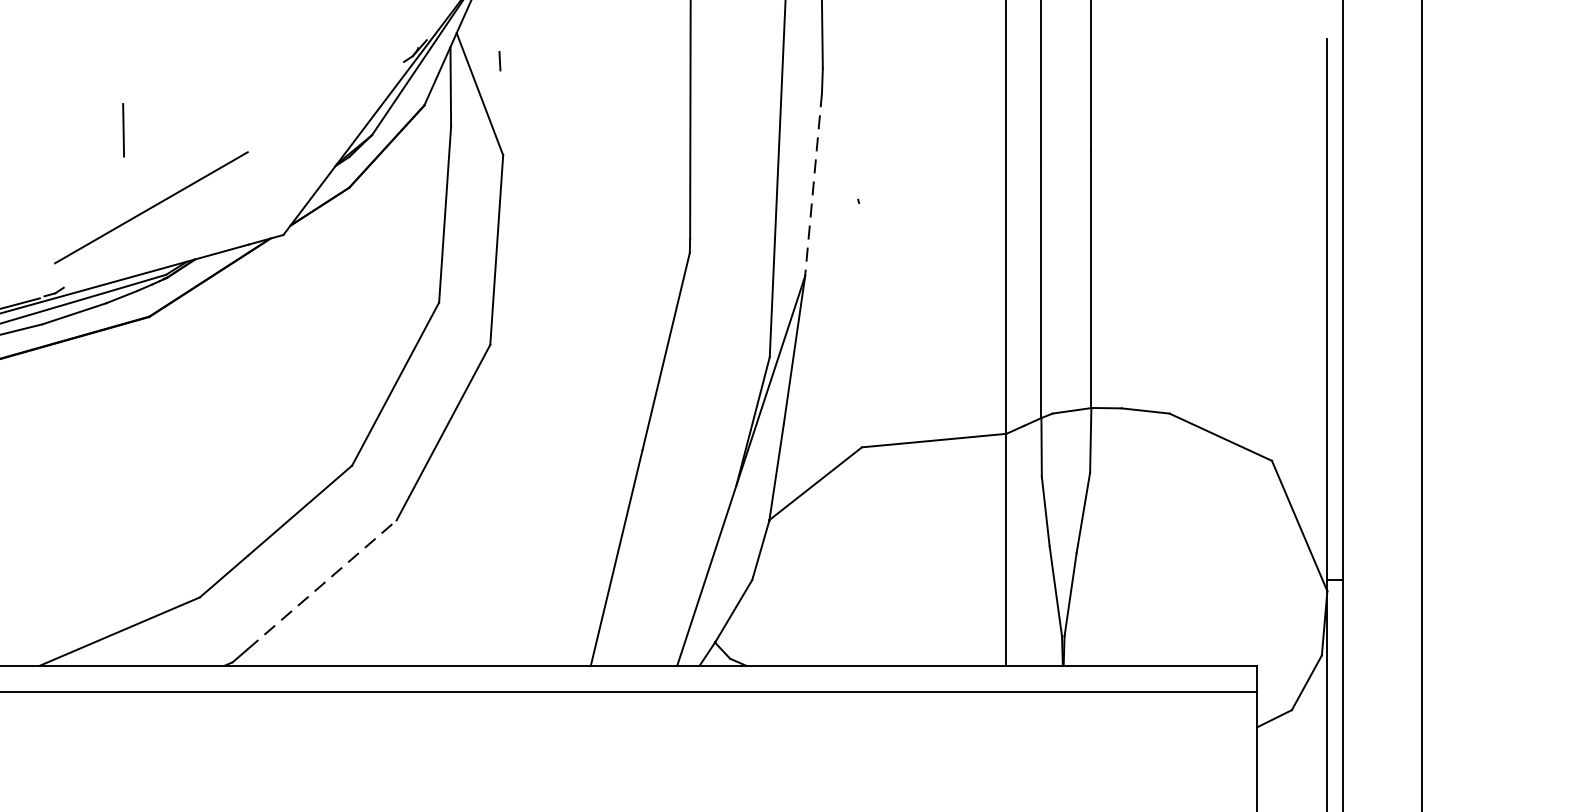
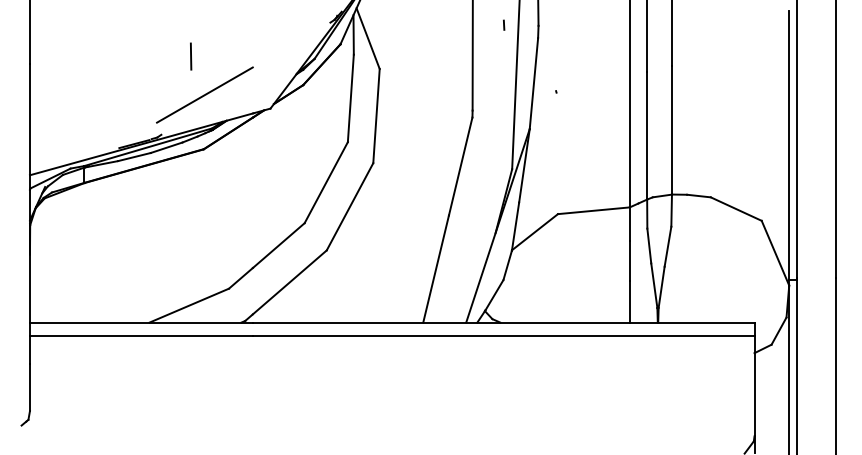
line: (500, 59) -> (504, 24), moved
line: (812, 184) -> (533, 83), dashed -> solid
line: (321, 584) -> (289, 282), dashed -> solid

